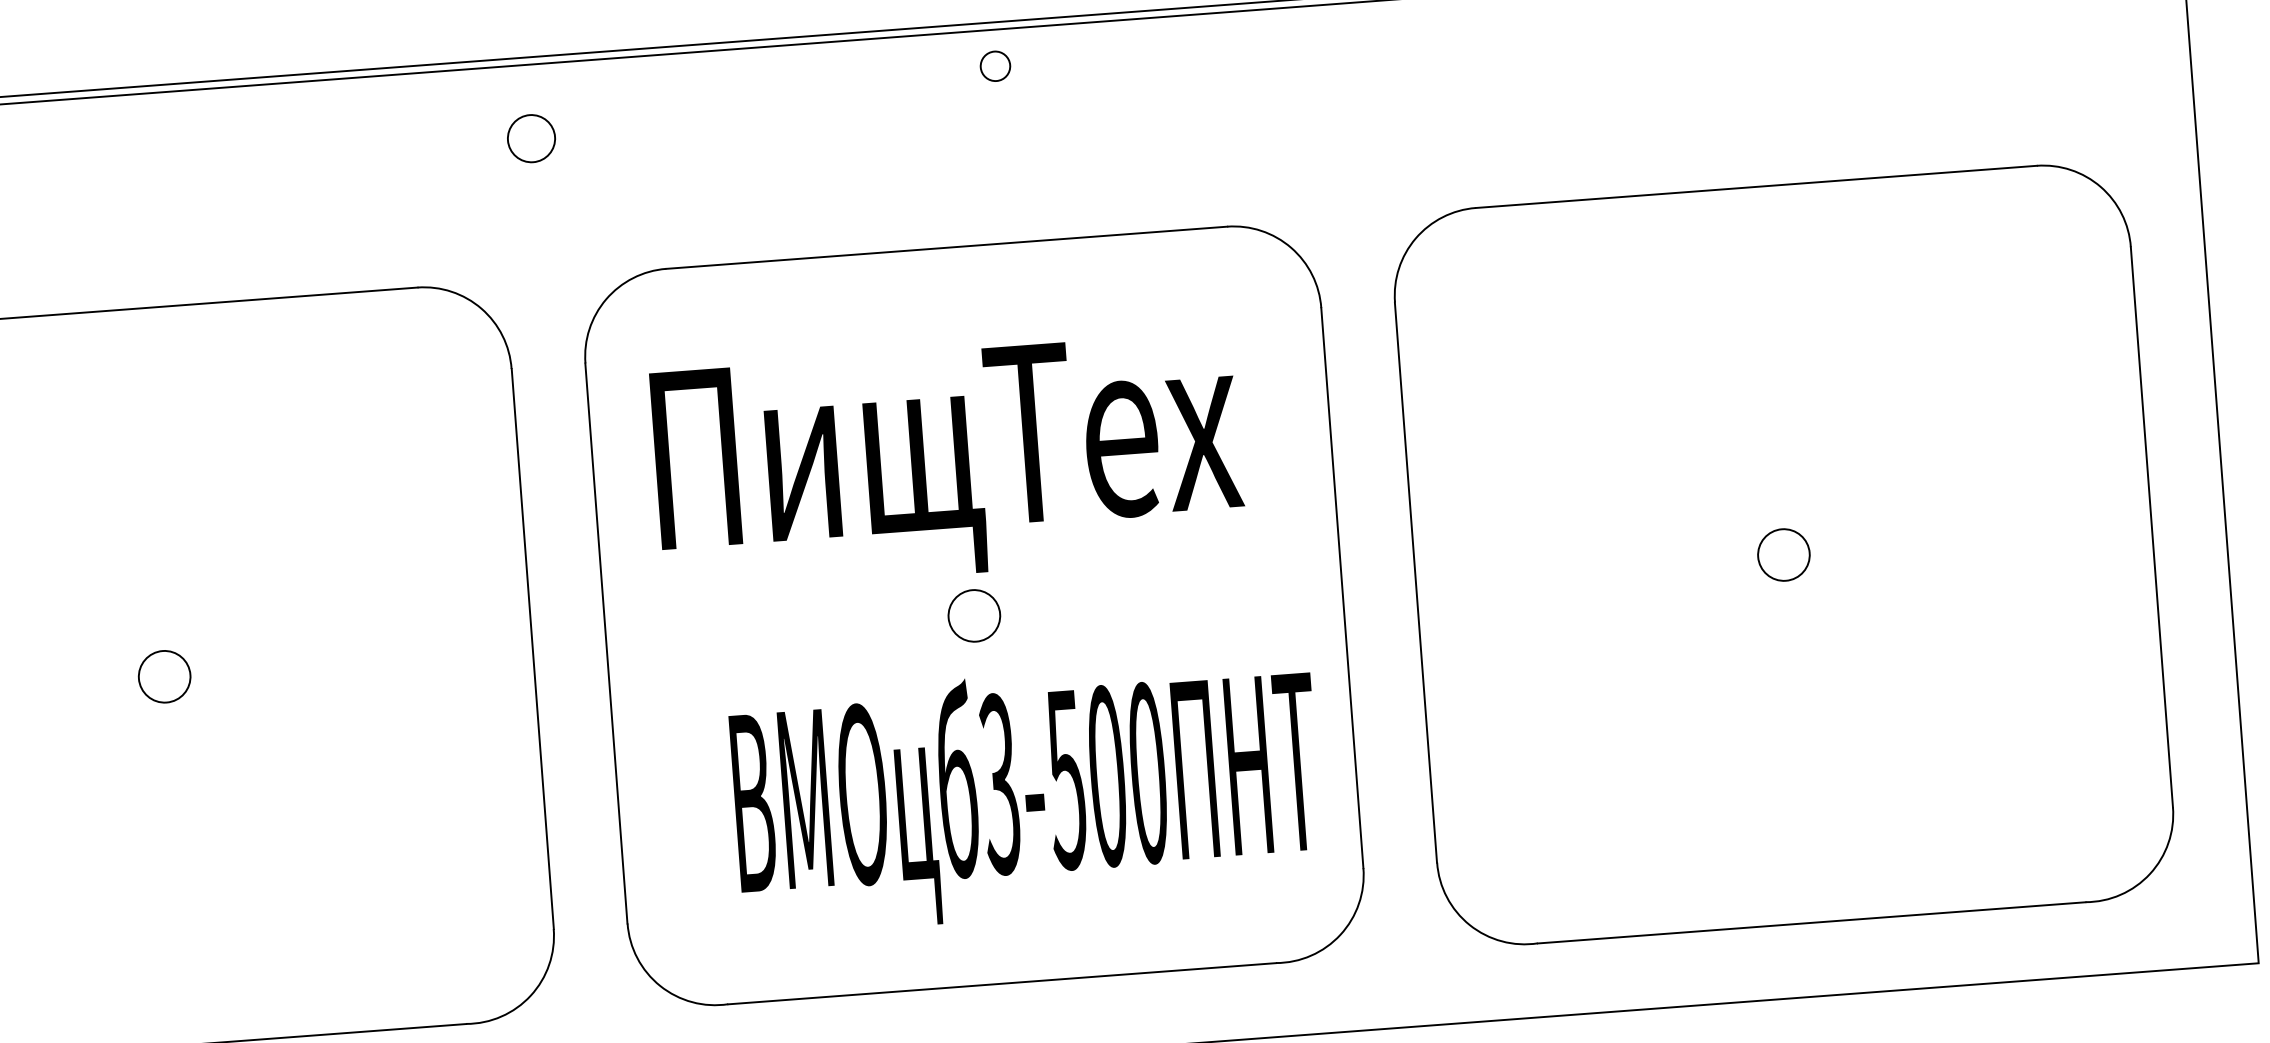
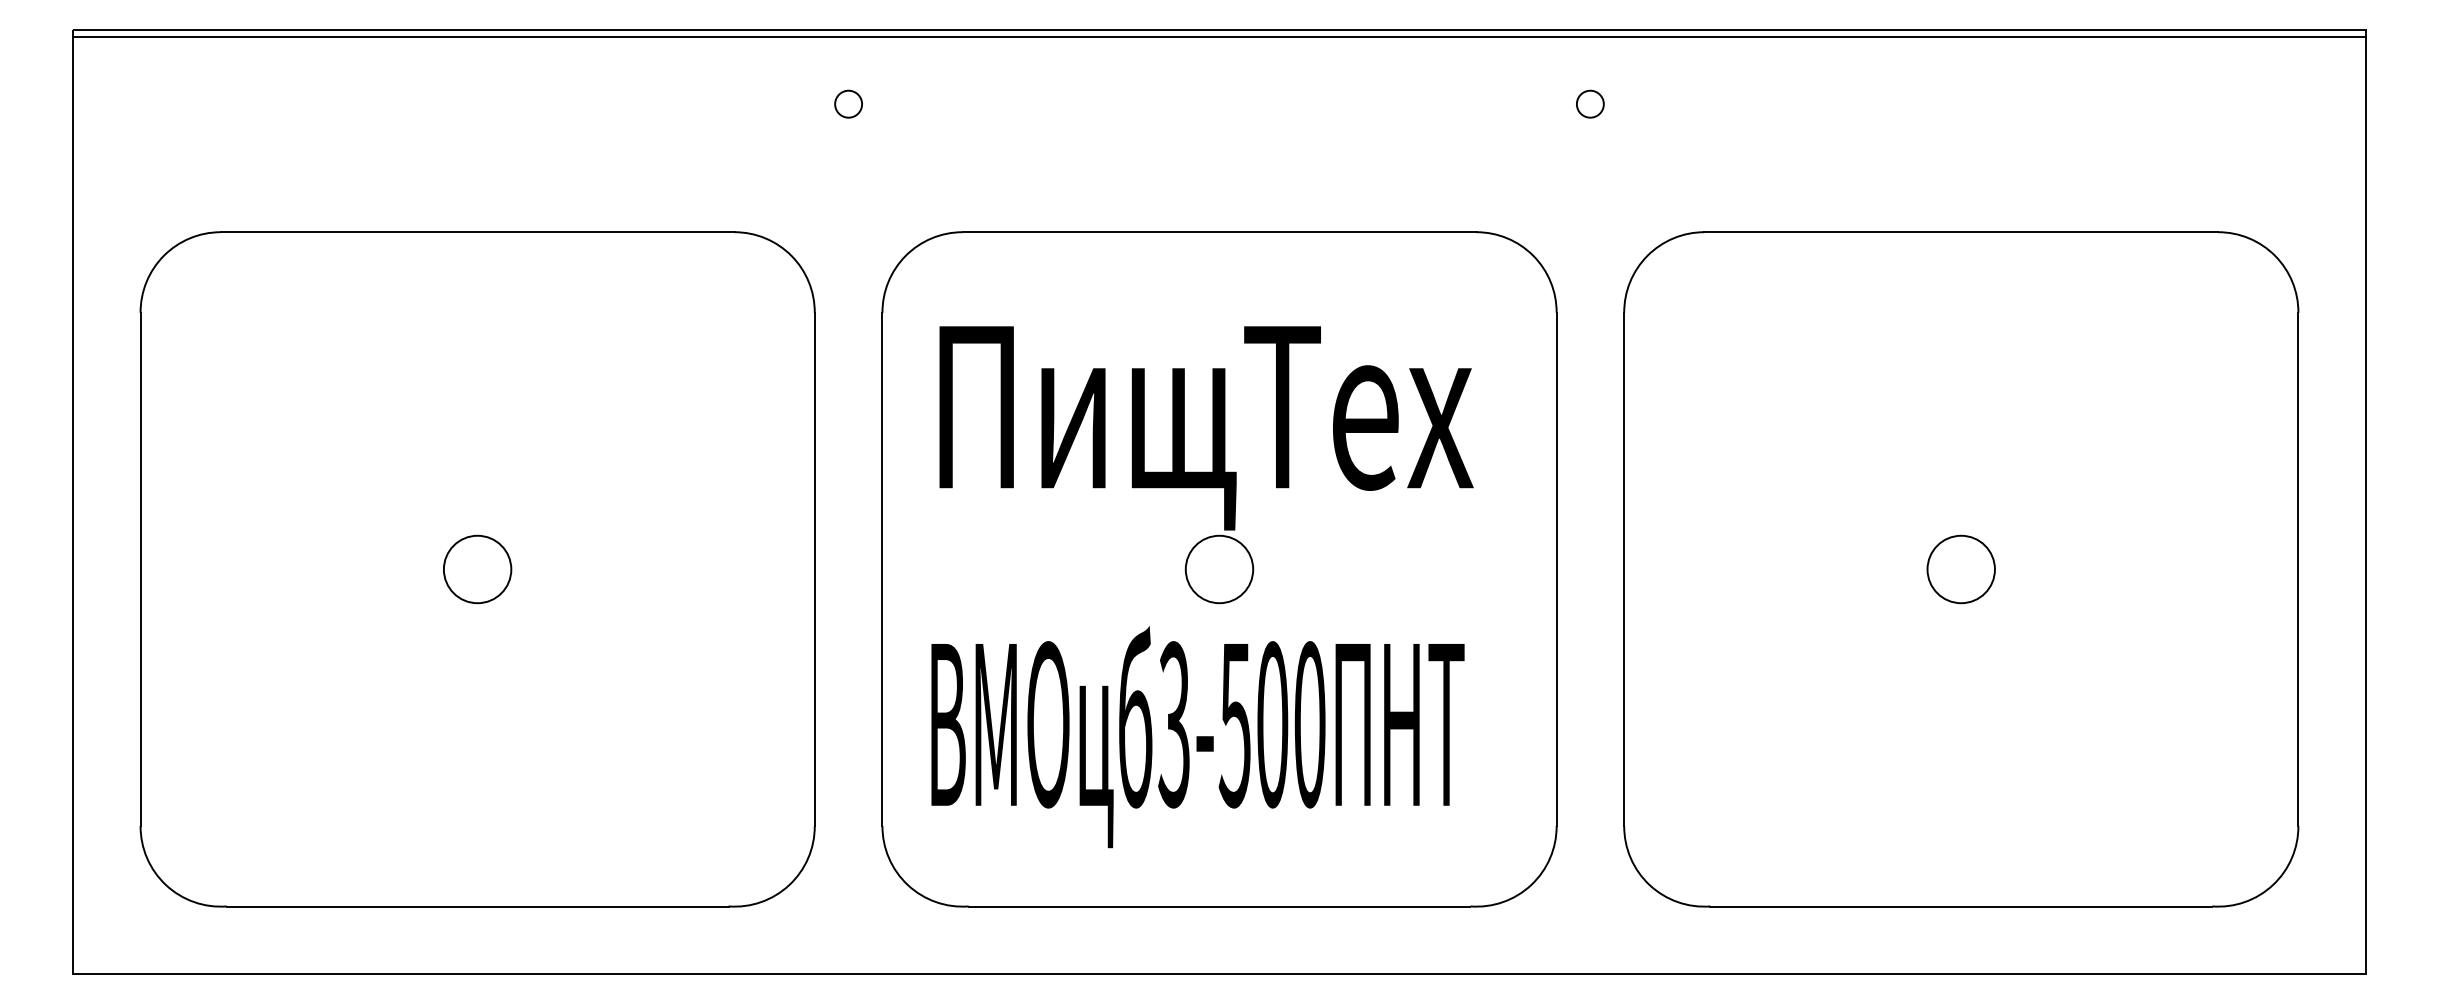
circle: (995, 65) -> (1590, 103), moved
circle: (531, 137) -> (848, 103), size x0.62
circle: (1783, 555) -> (1960, 569), size x1.43
circle: (974, 615) -> (1219, 569), size x1.43
circle: (164, 676) -> (477, 569), size x1.43
text: (1026, 796) -> (1197, 737), moved

